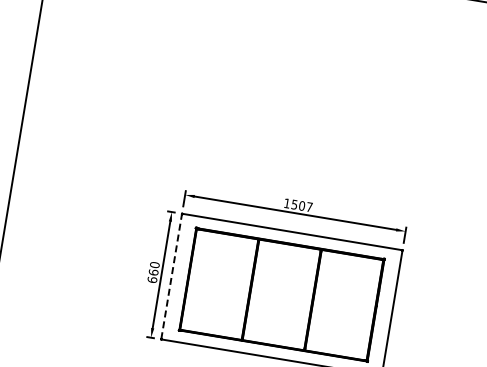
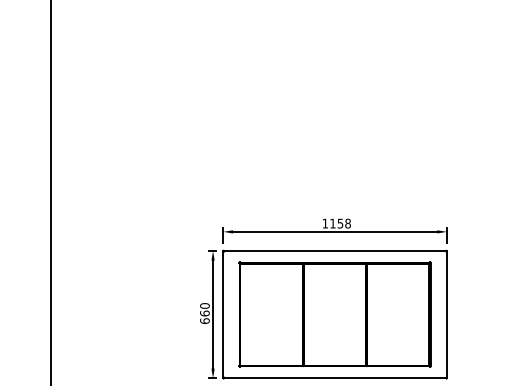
text: (302, 205) -> (340, 223), 1507 -> 1158
line: (171, 276) -> (223, 314), dashed -> solid

